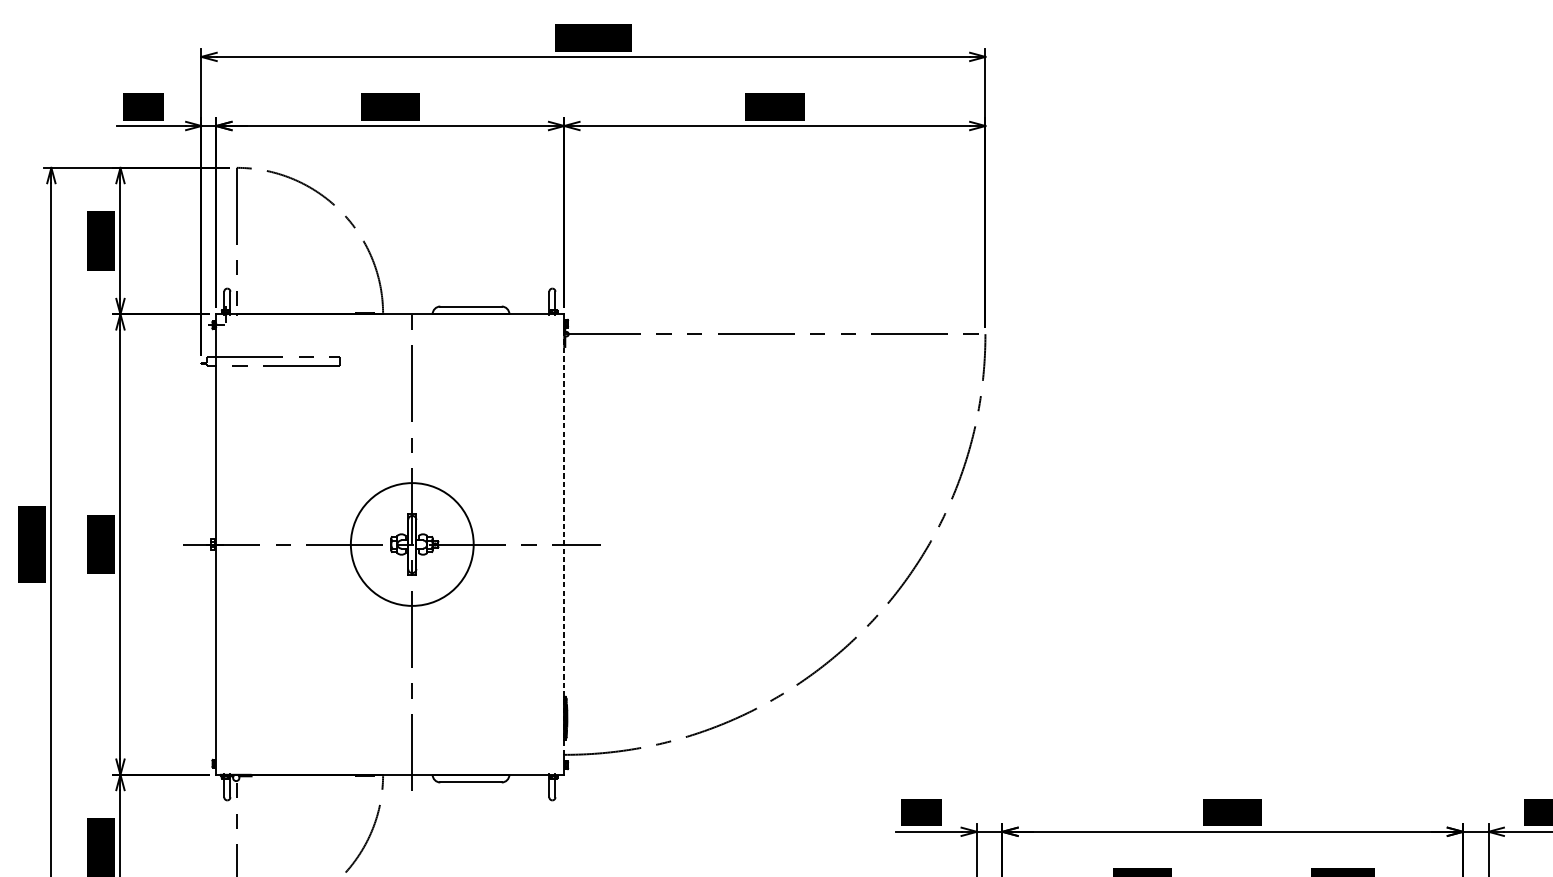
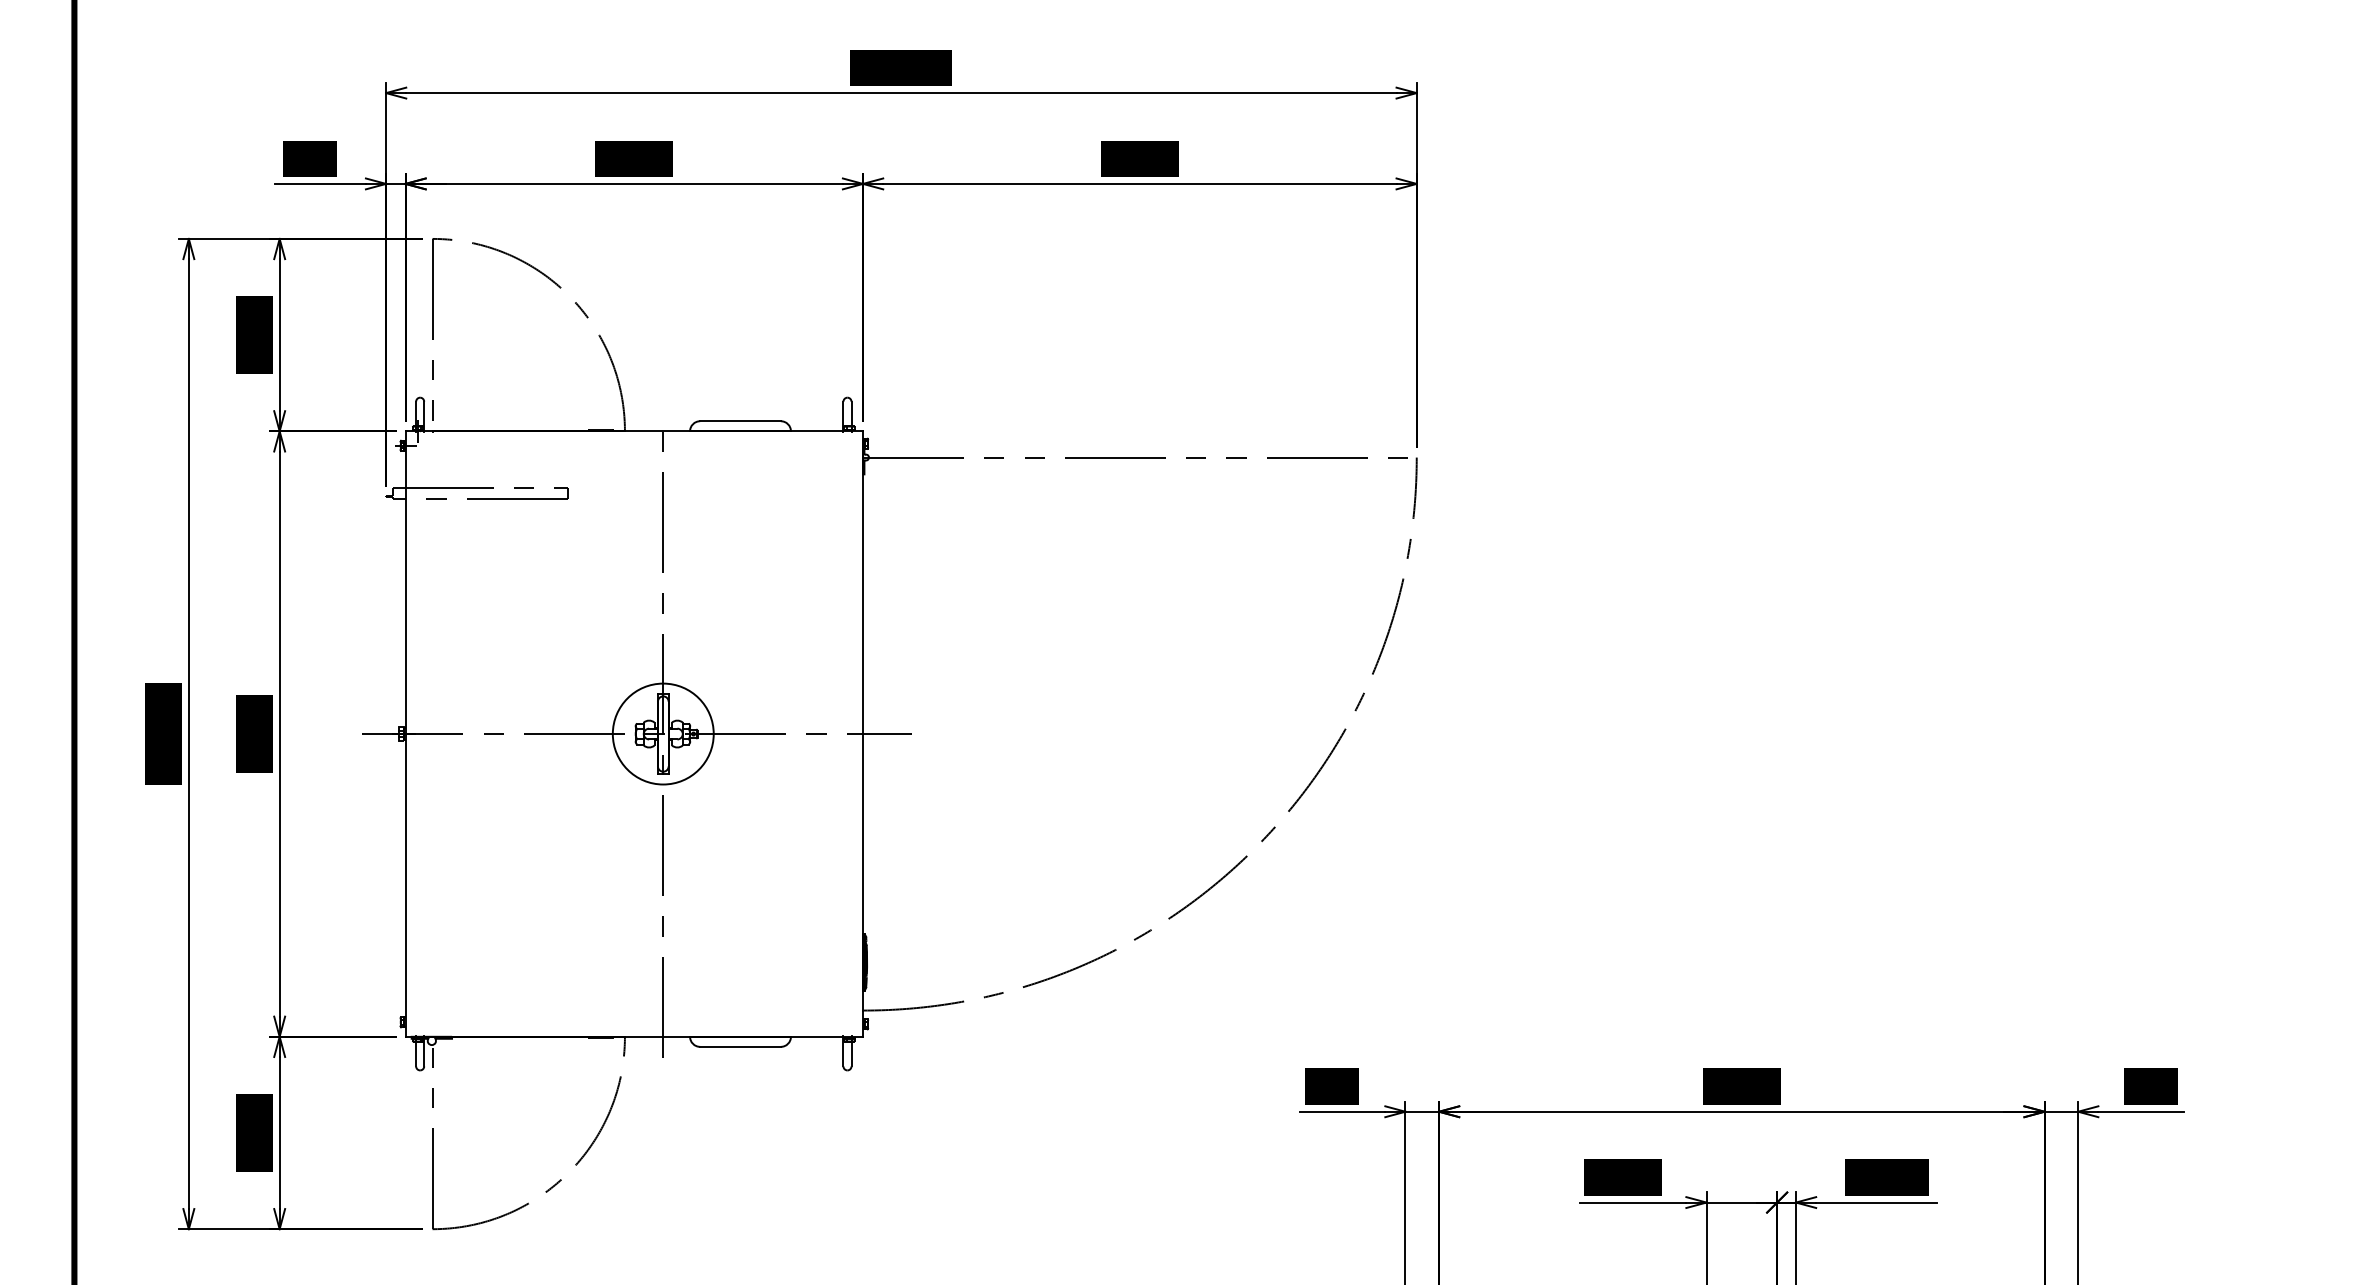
circle: (411, 544) -> (662, 733), size x0.62
line: (564, 544) -> (863, 733), dashed -> solid

